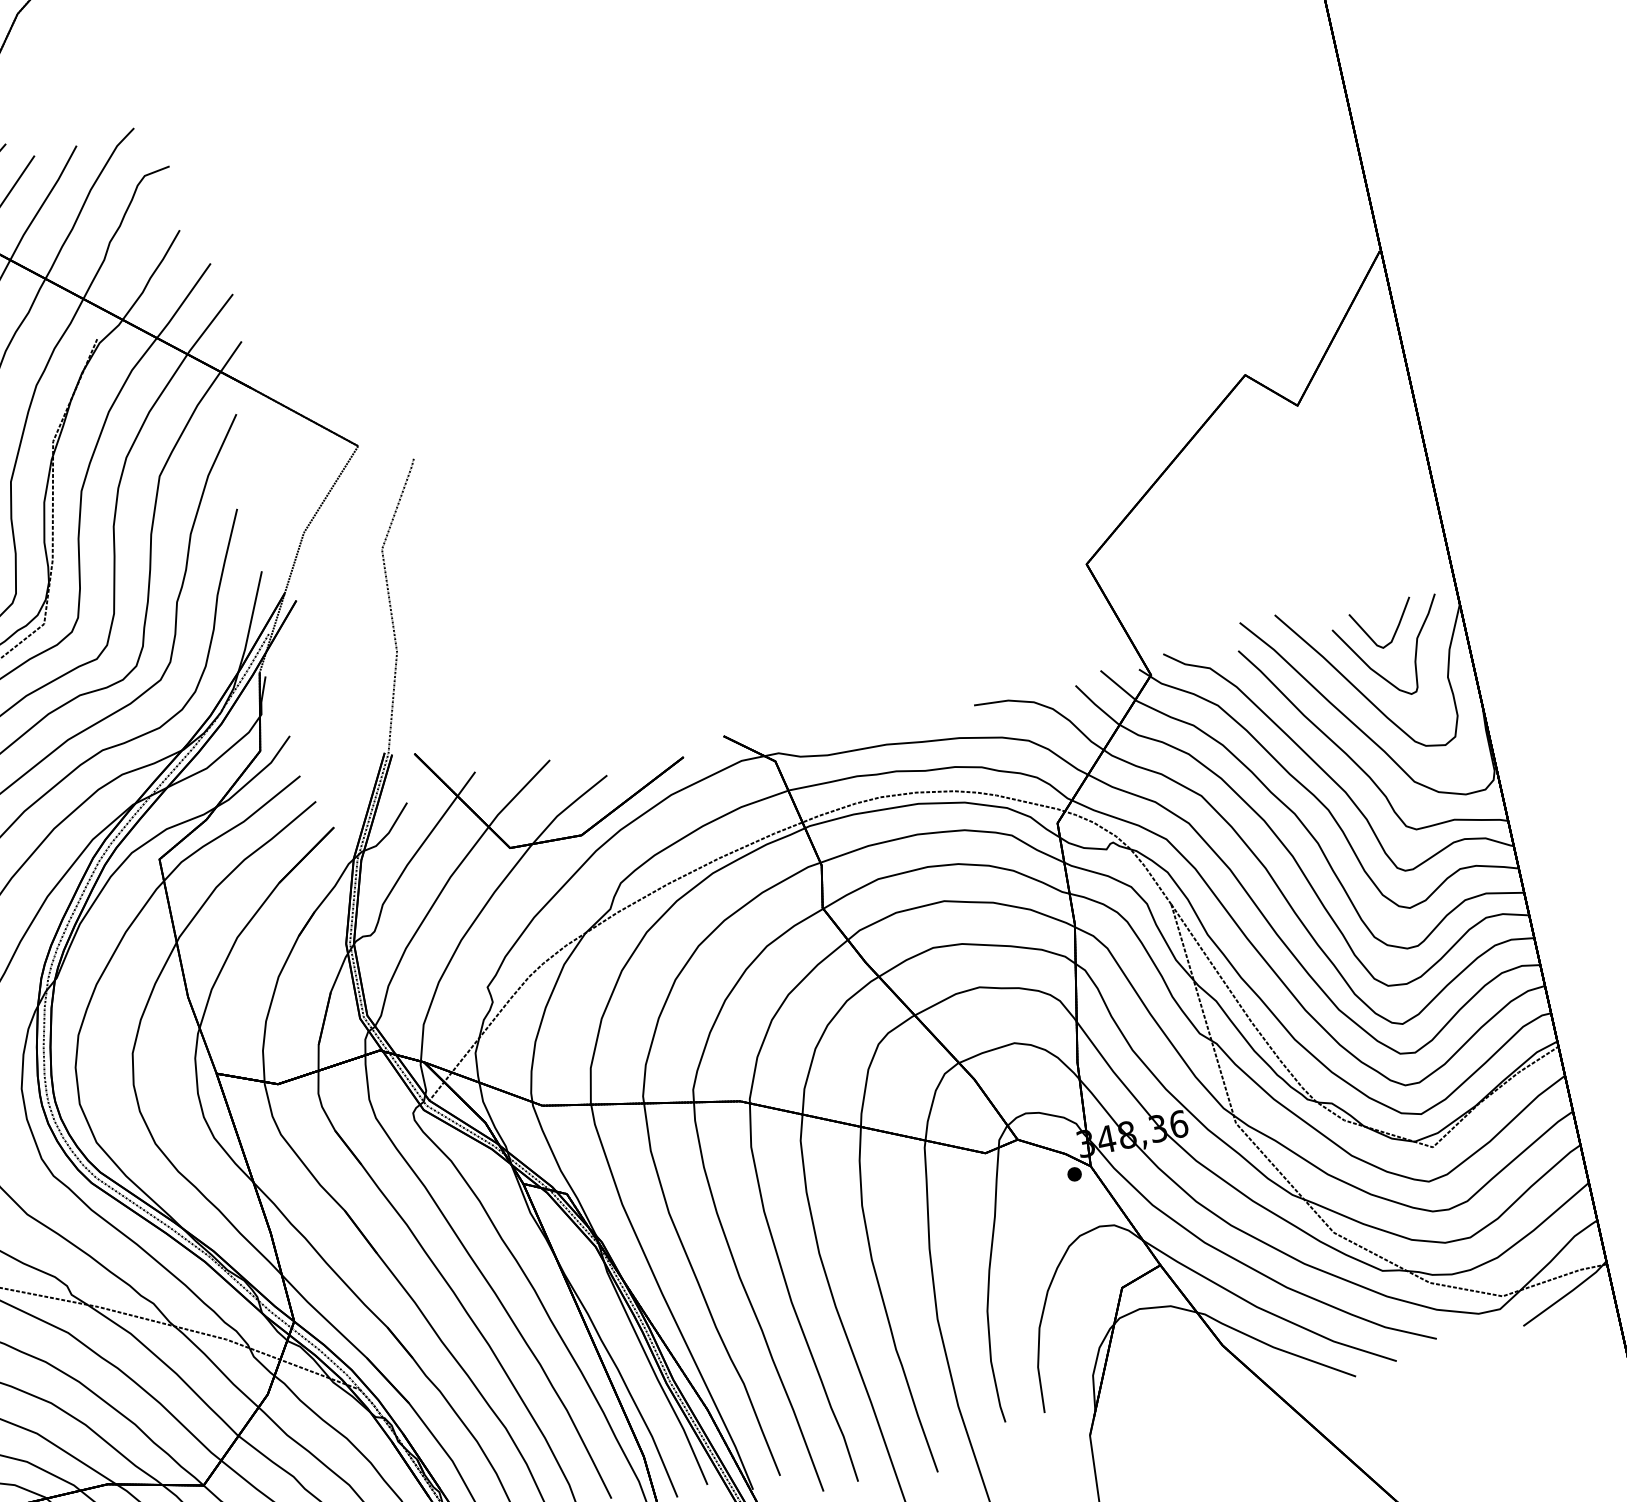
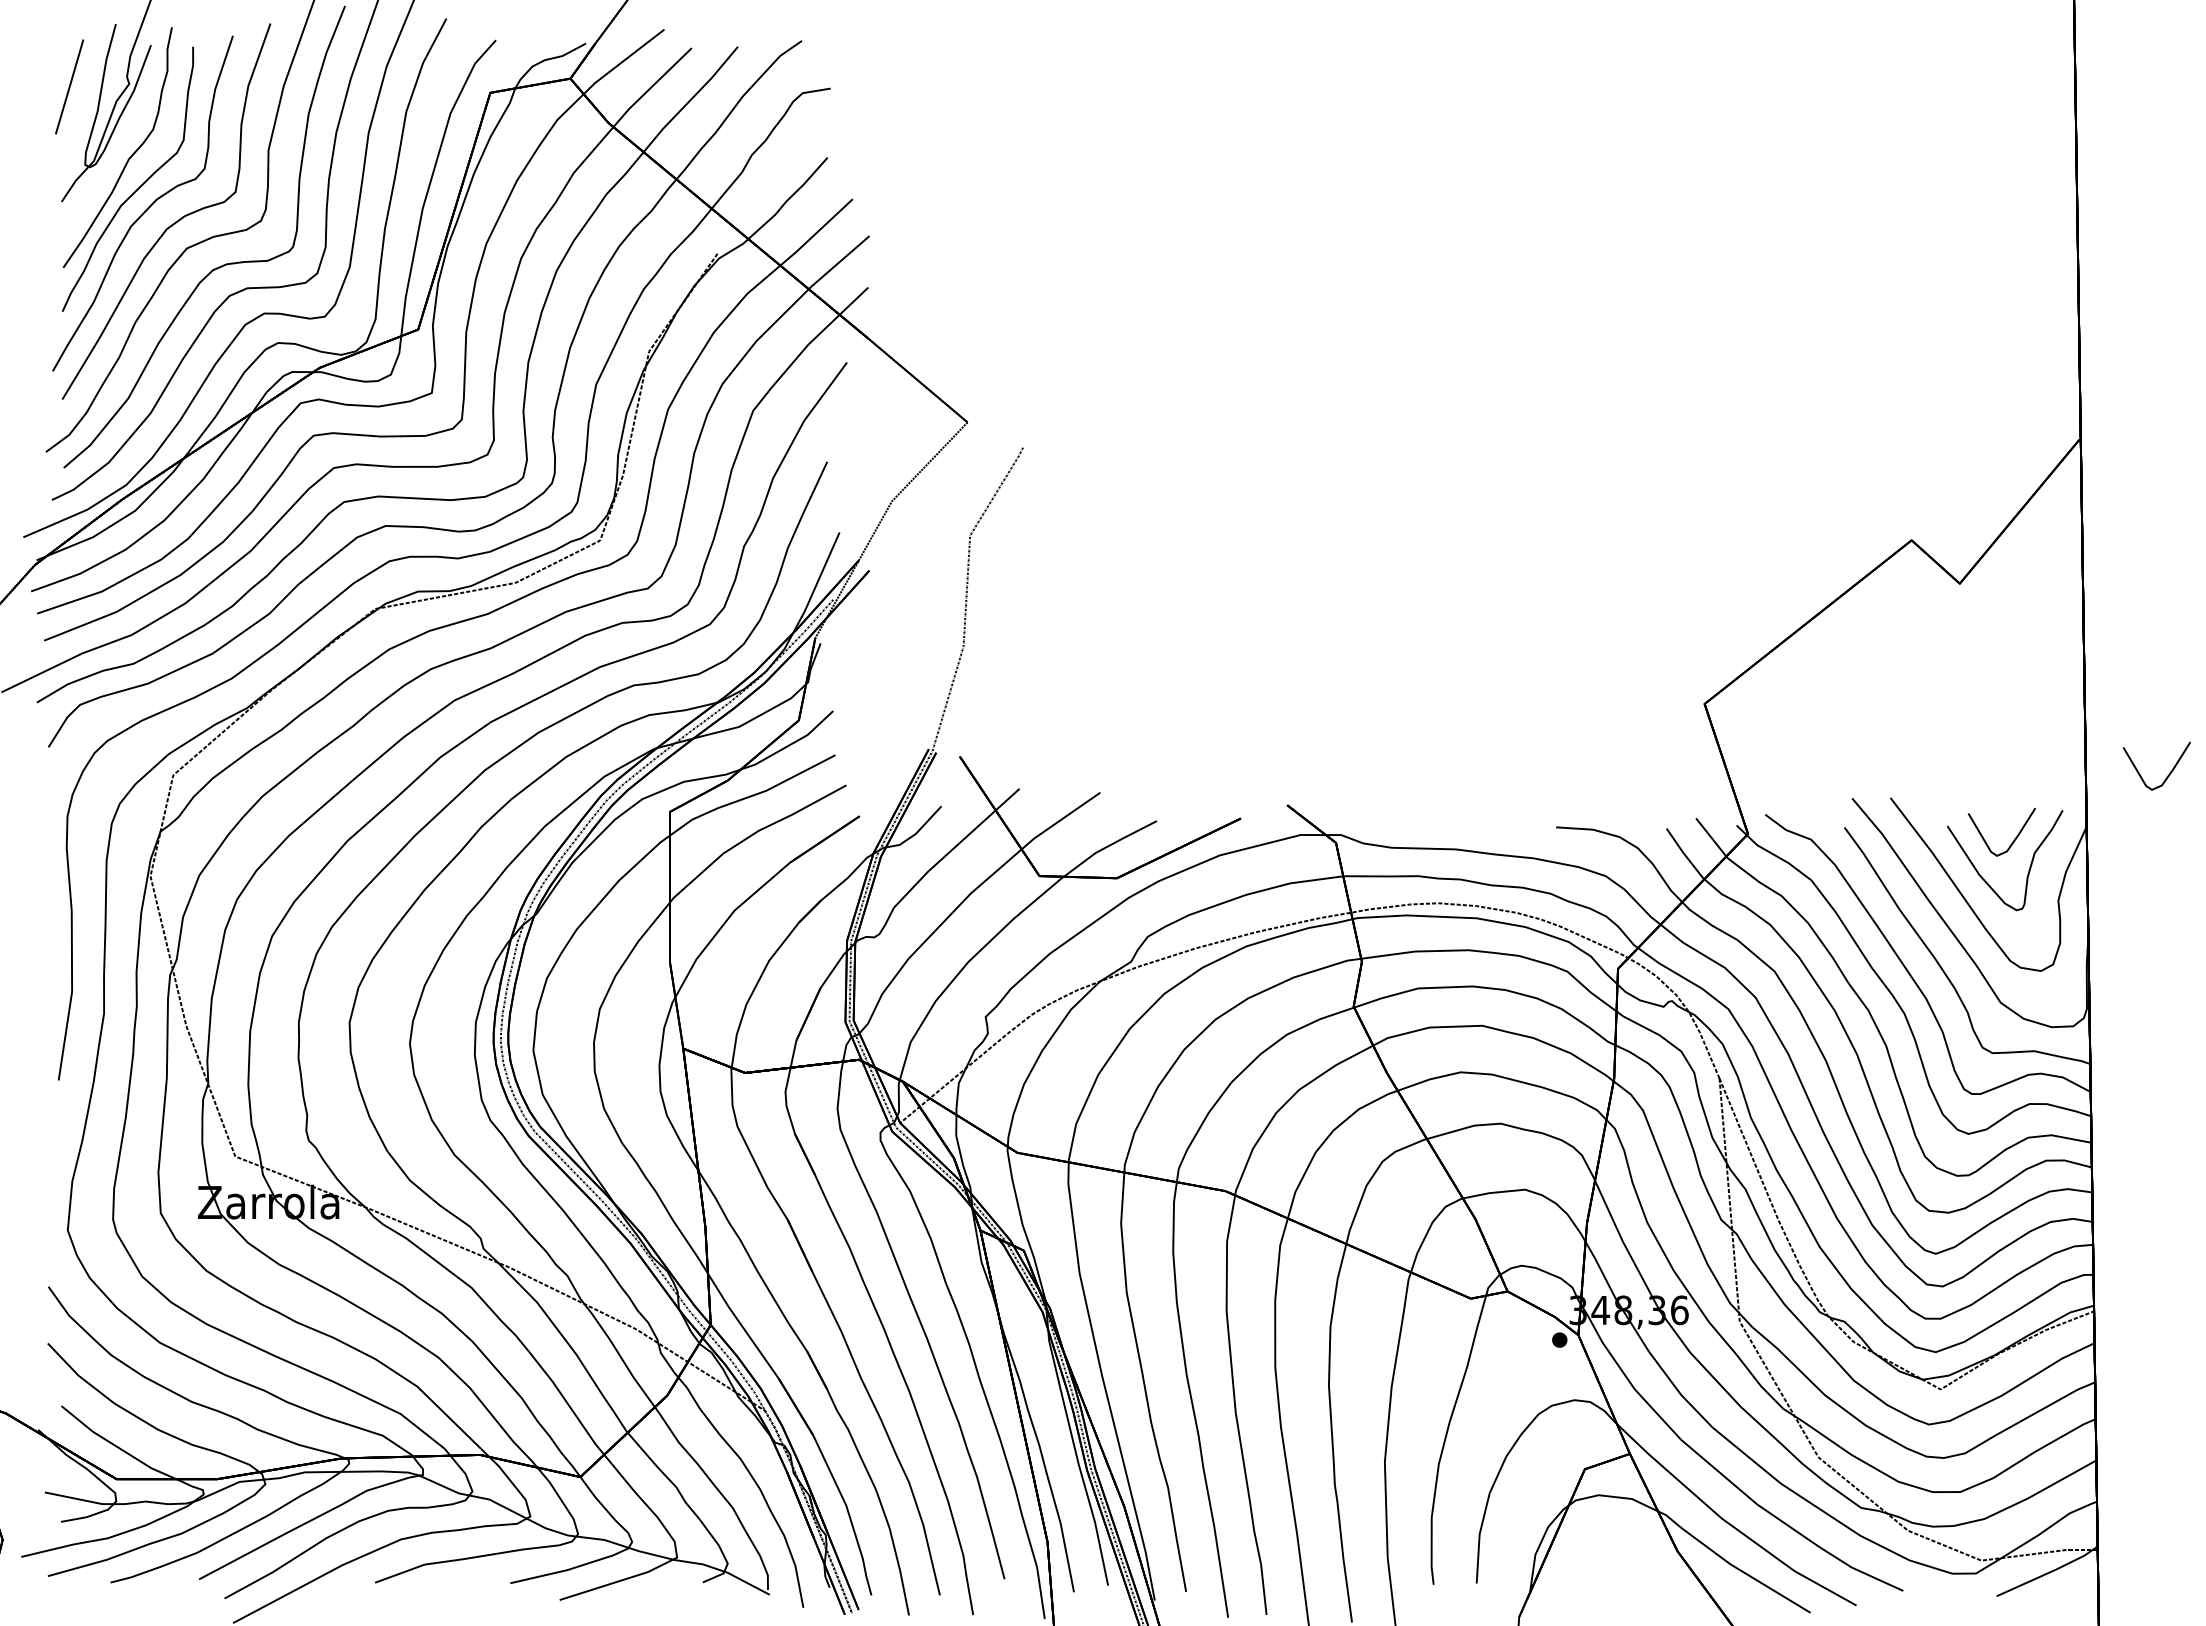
curve: (1525, 538) -> (2169, 772), added

